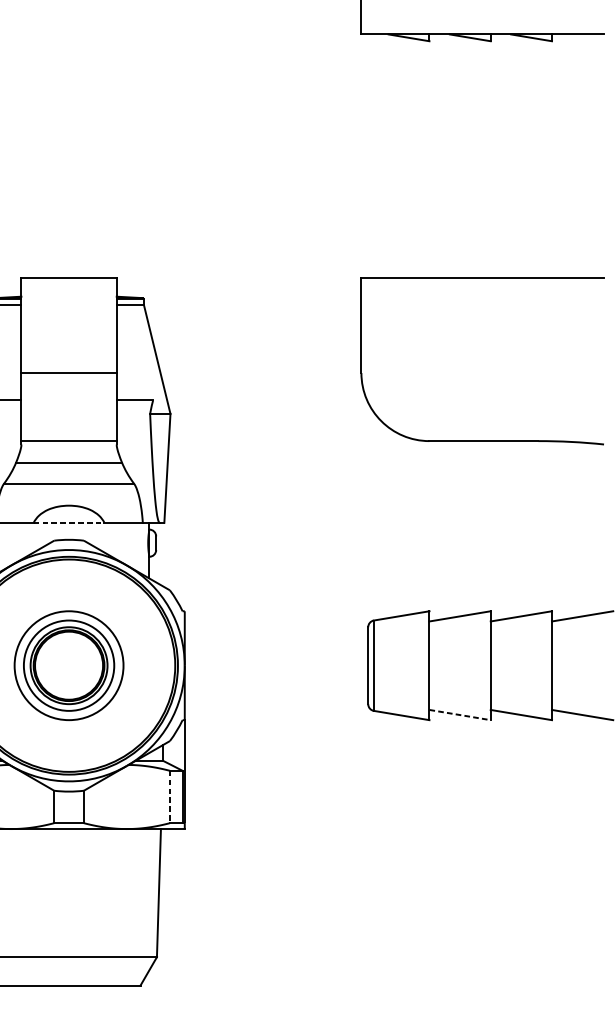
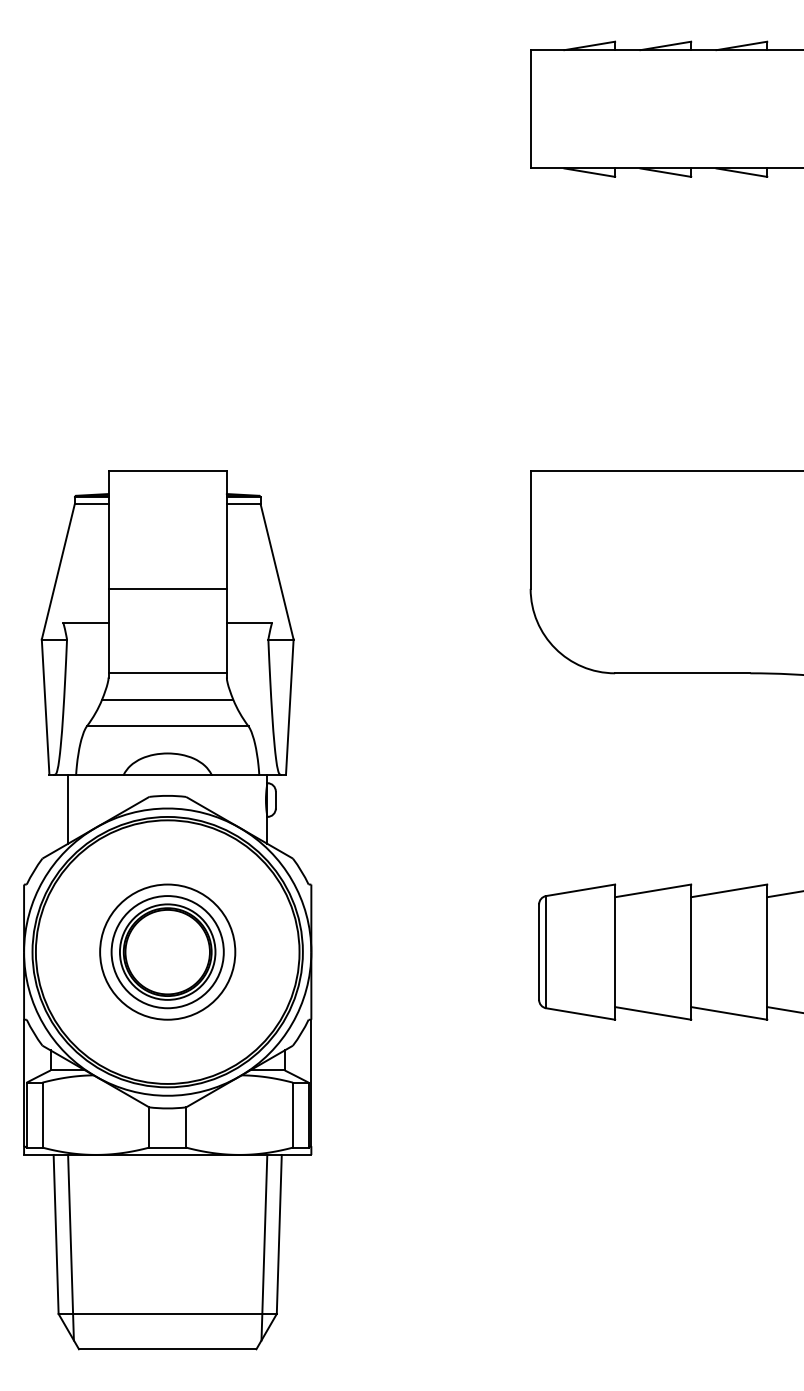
line: (68, 522) -> (167, 774), dashed -> solid
line: (460, 715) -> (653, 1013), dashed -> solid
line: (169, 797) -> (292, 1115), dashed -> solid
line: (147, 903) -> (264, 1247), added

